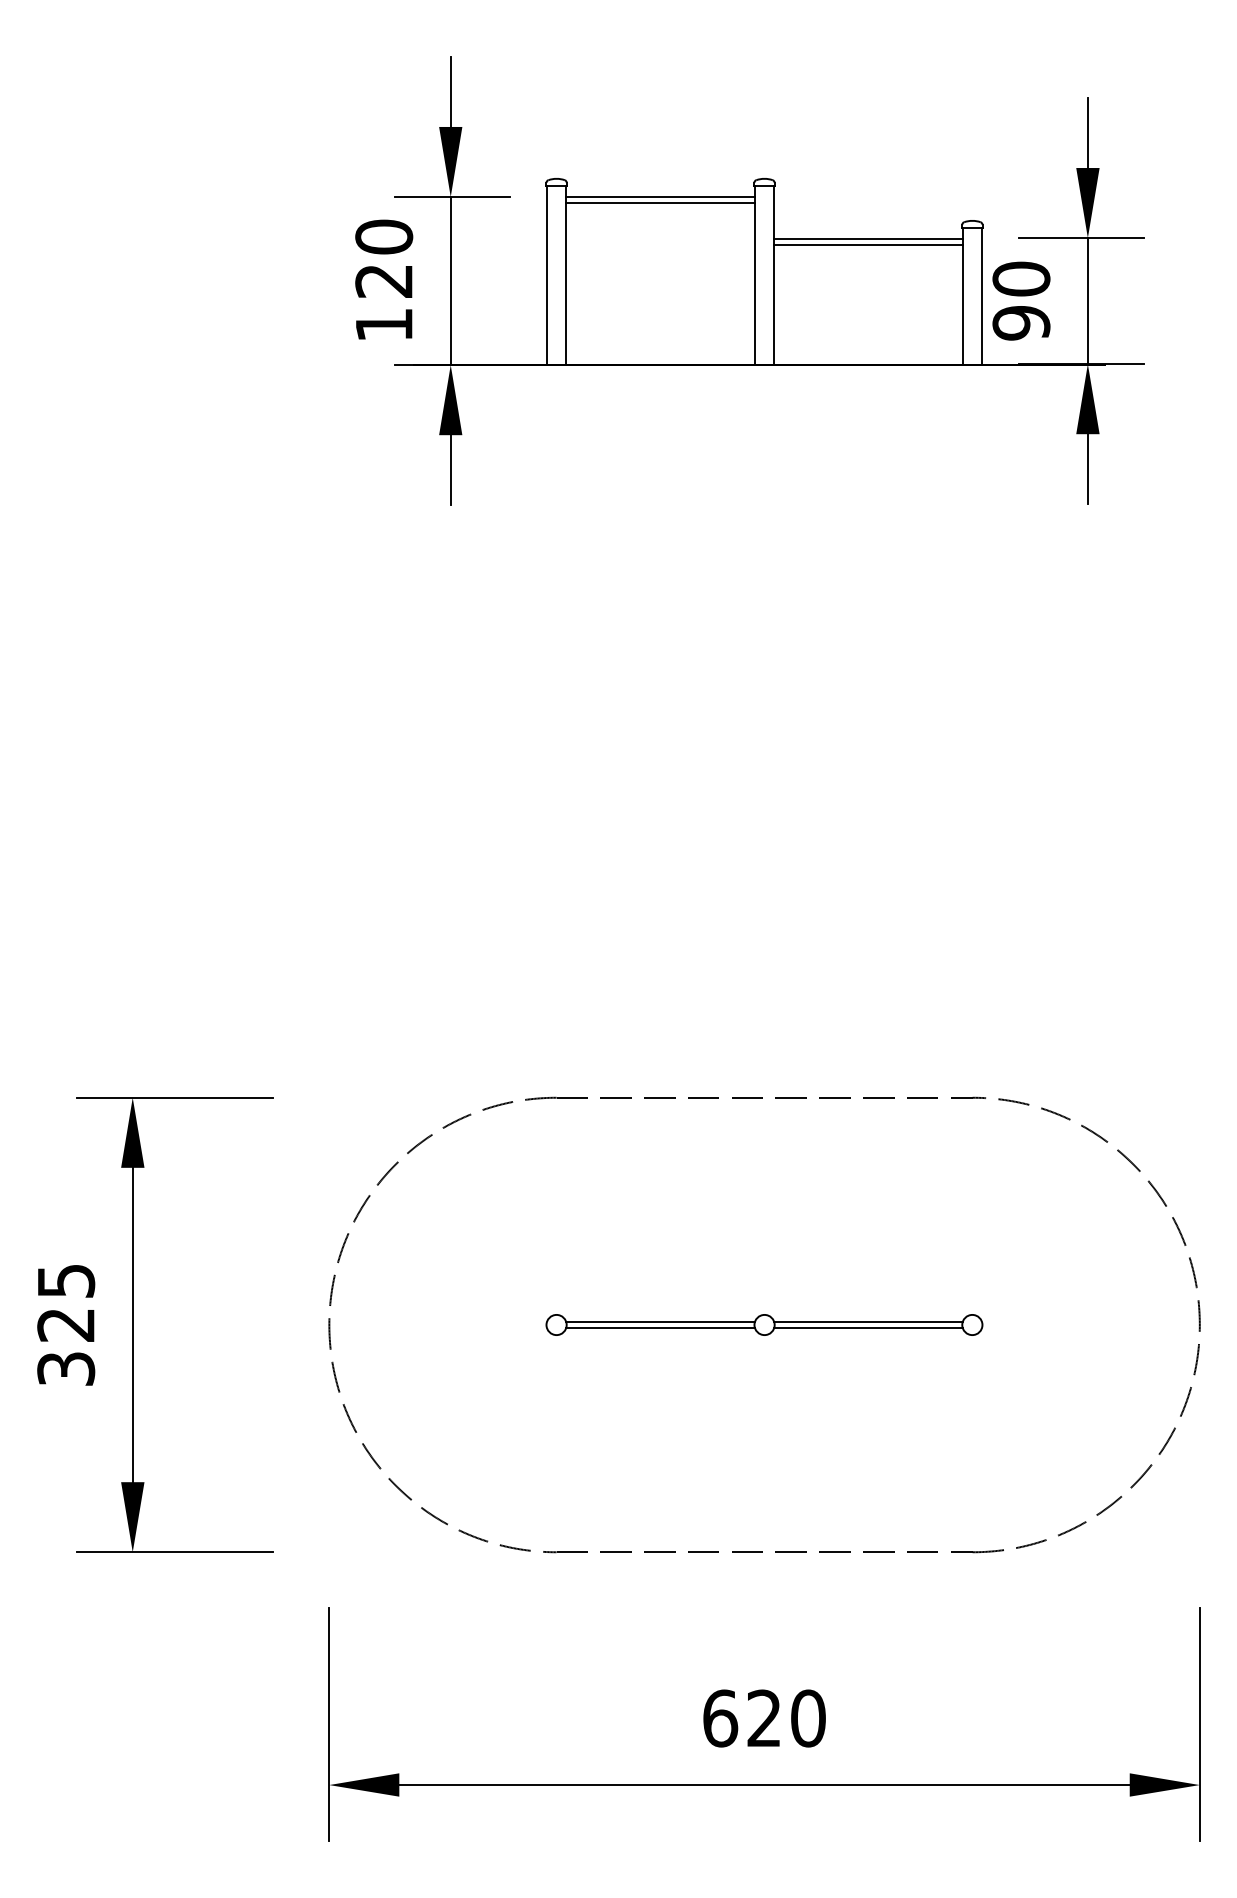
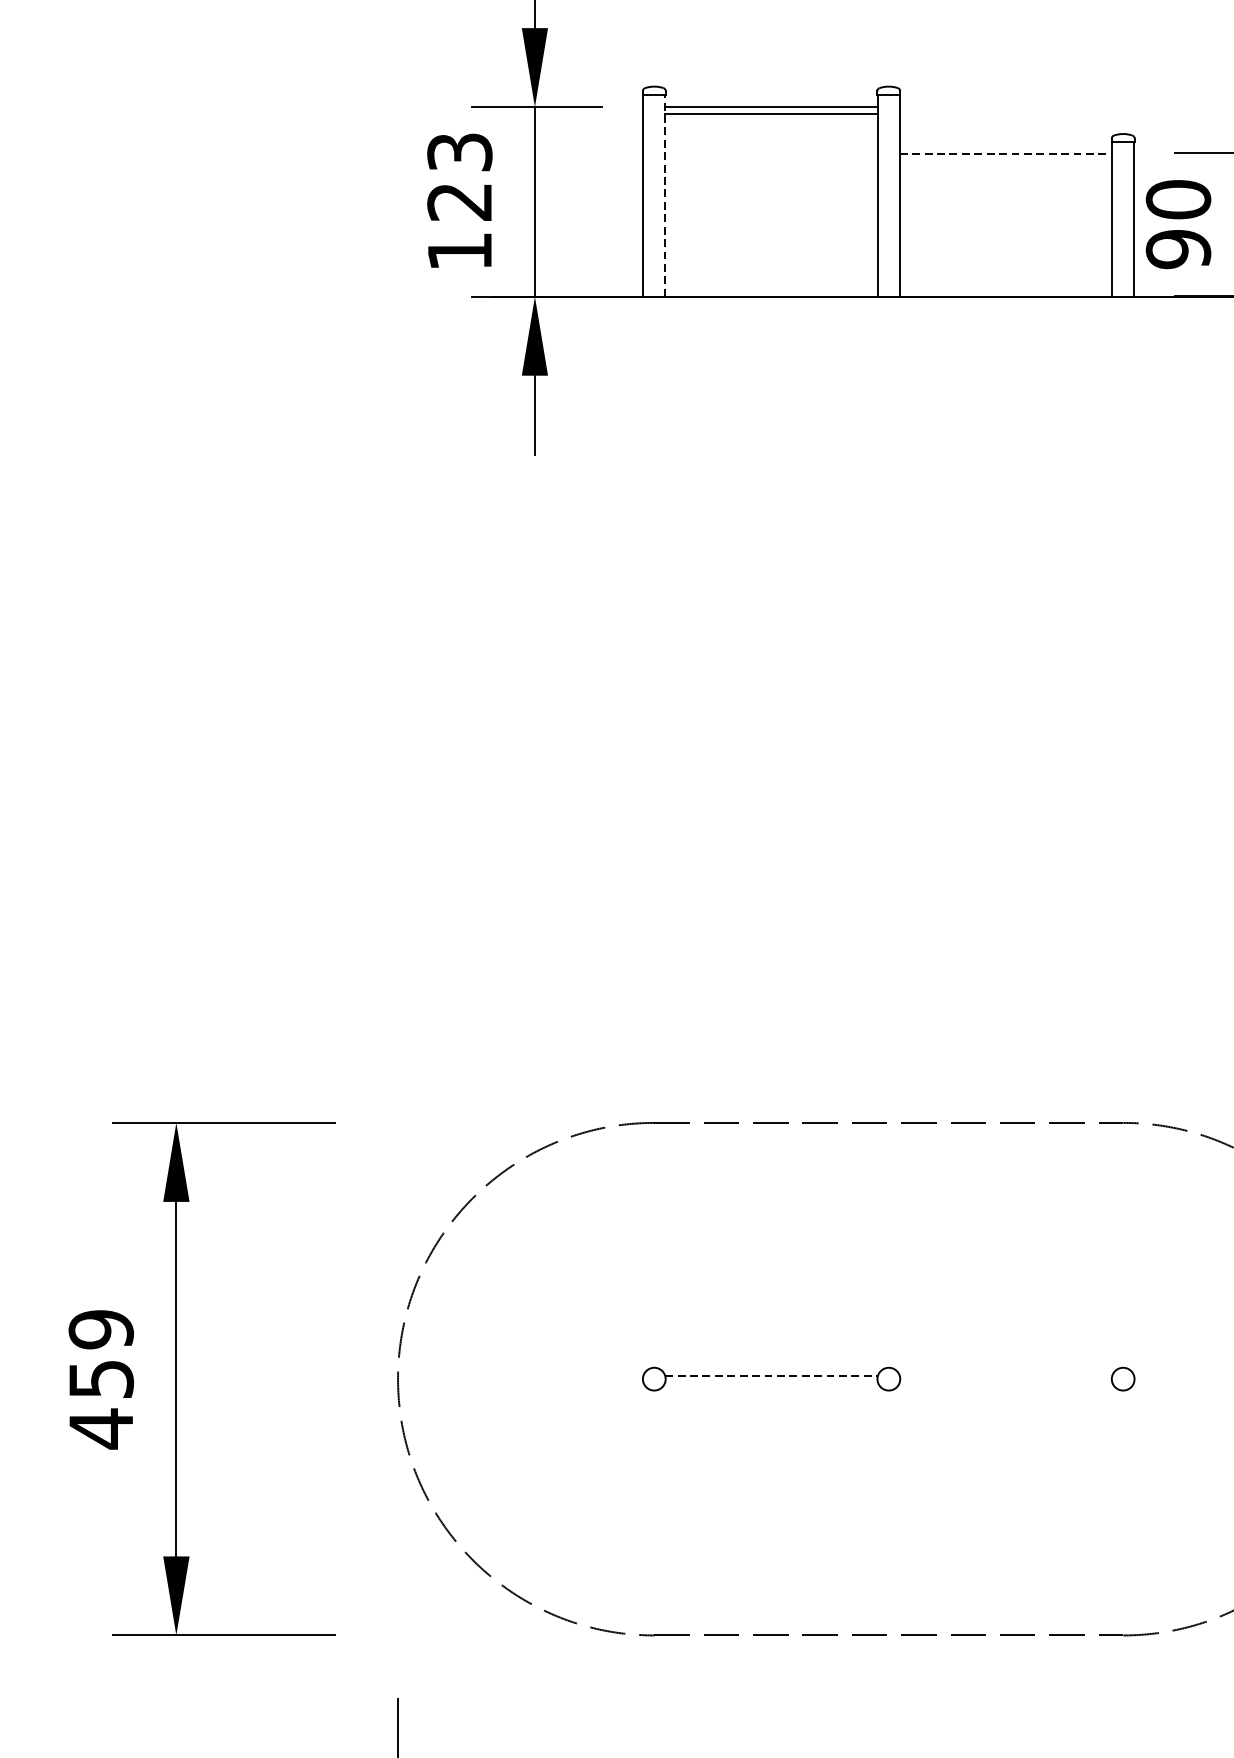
text: (384, 236) -> (460, 151), 120 -> 123
line: (868, 238) -> (1006, 153), solid -> dashed
line: (868, 244) -> (1006, 160), removed
line: (566, 275) -> (665, 195), solid -> dashed
line: (661, 1322) -> (772, 1376), solid -> dashed
line: (868, 1322) -> (1006, 1376), removed
text: (66, 1325) -> (101, 1379), 325 -> 459
line: (660, 1328) -> (771, 1383), removed
line: (868, 1328) -> (1006, 1383), removed

